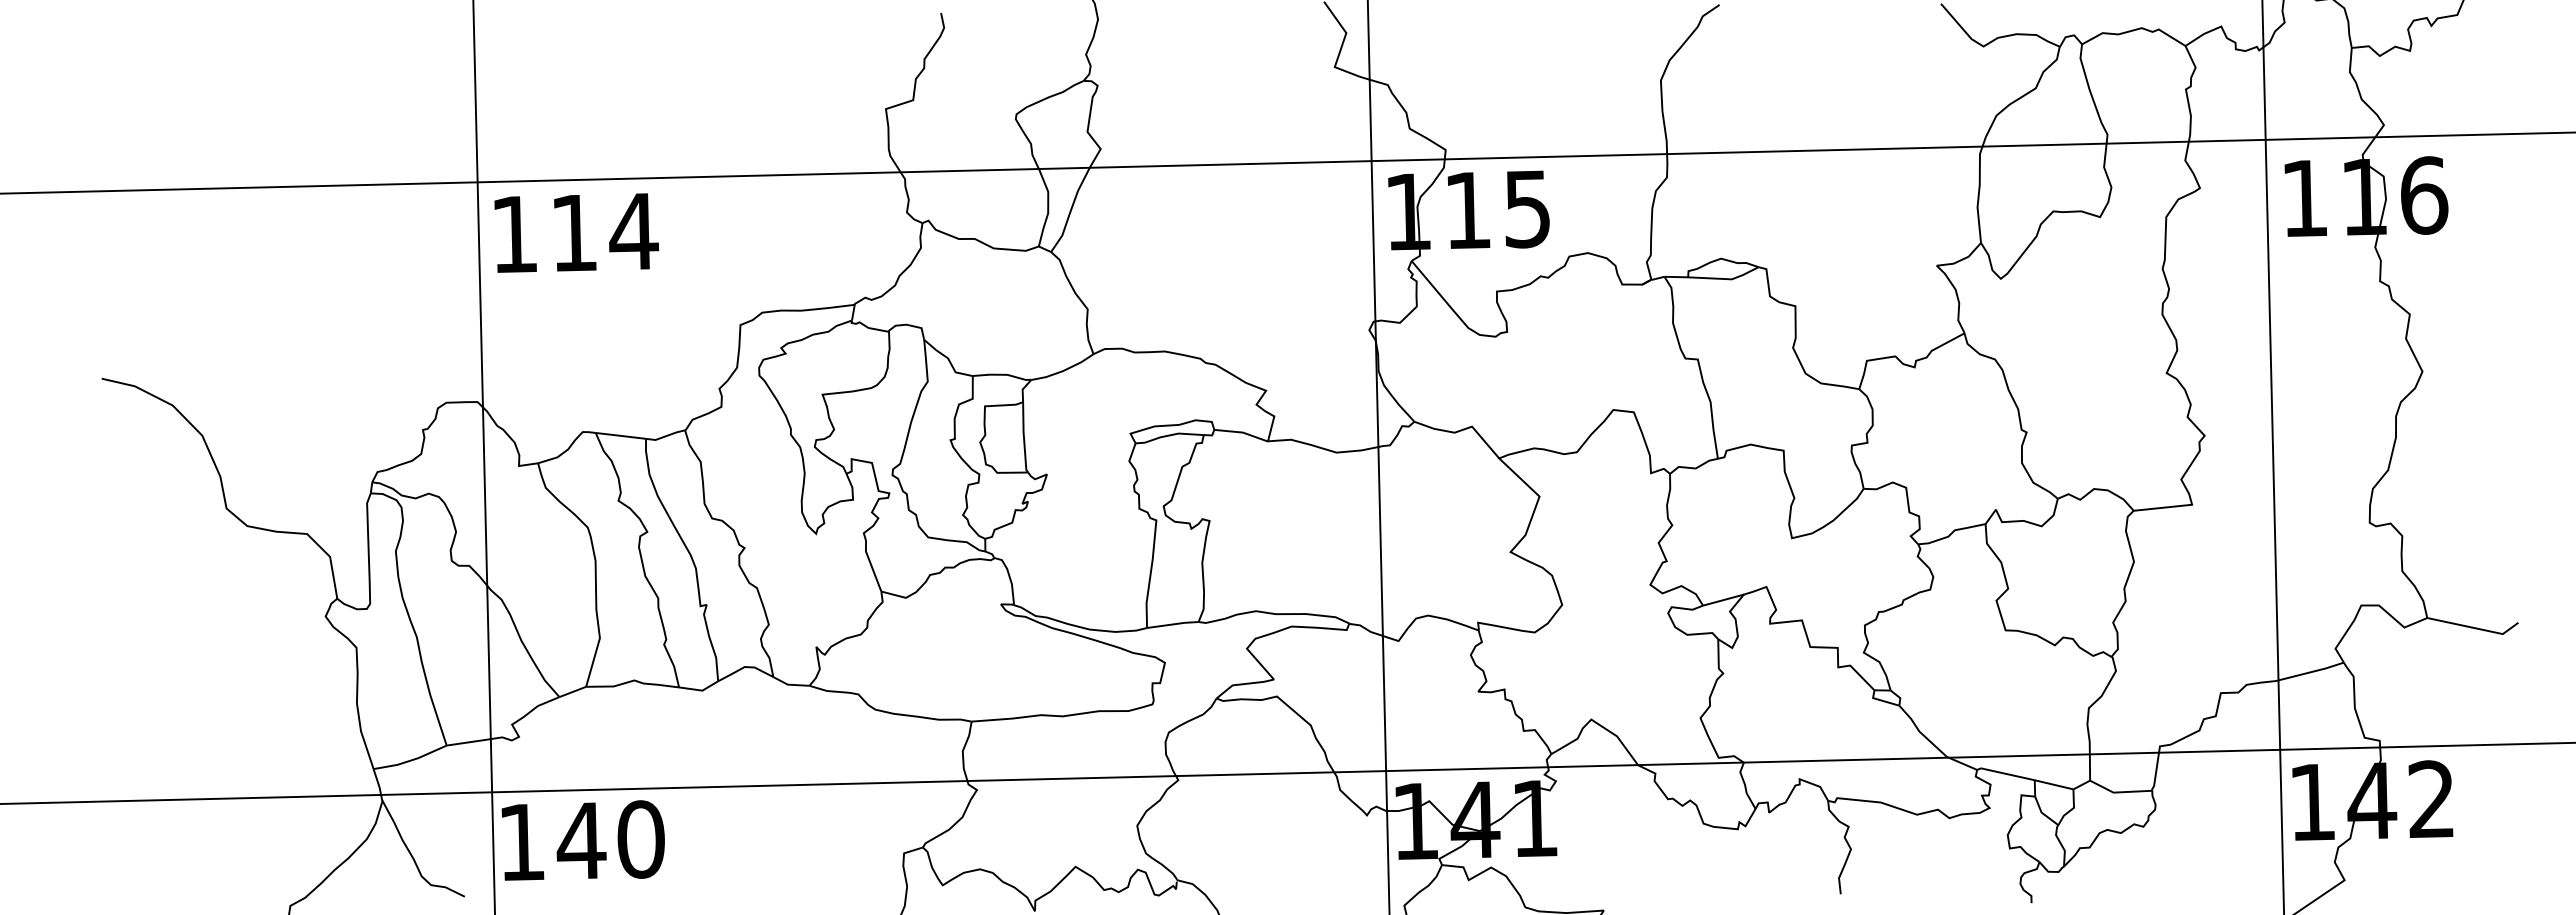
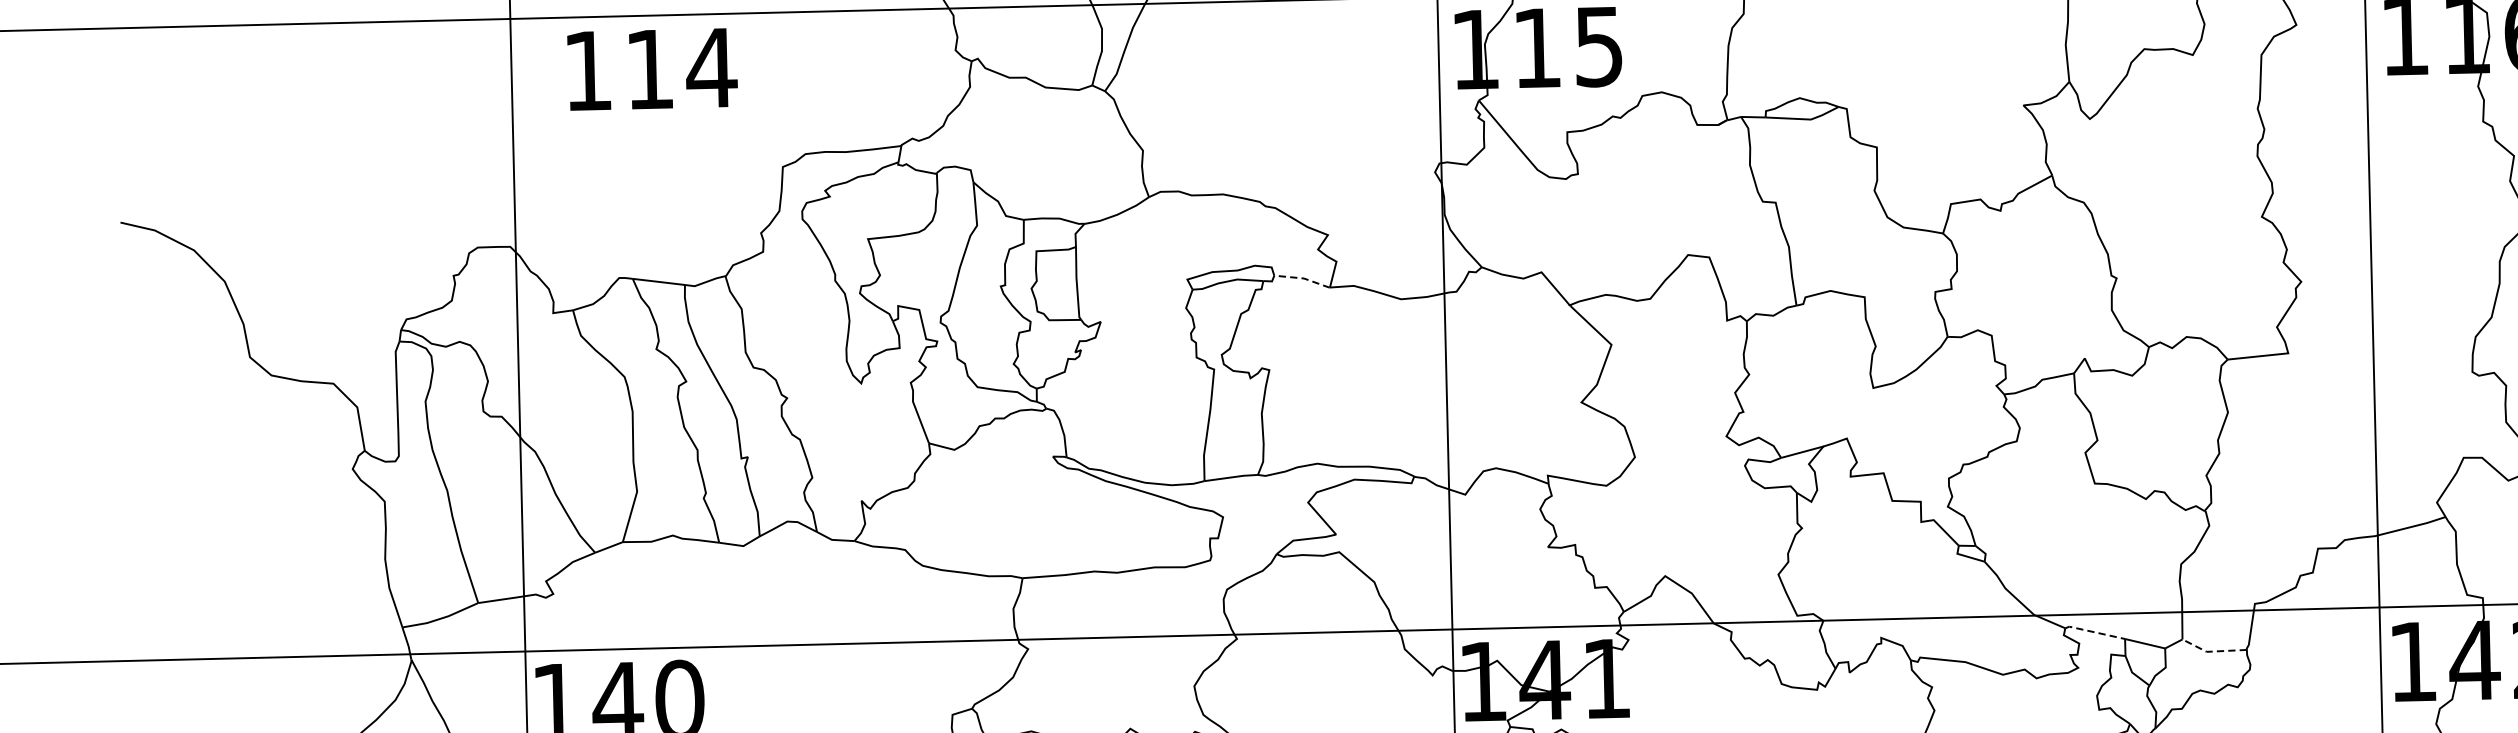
text: (576, 232) -> (652, 68), moved
line: (1242, 432) -> (1303, 278), solid -> dashed
line: (2005, 773) -> (2094, 632), solid -> dashed
line: (2118, 792) -> (2211, 651), solid -> dashed

